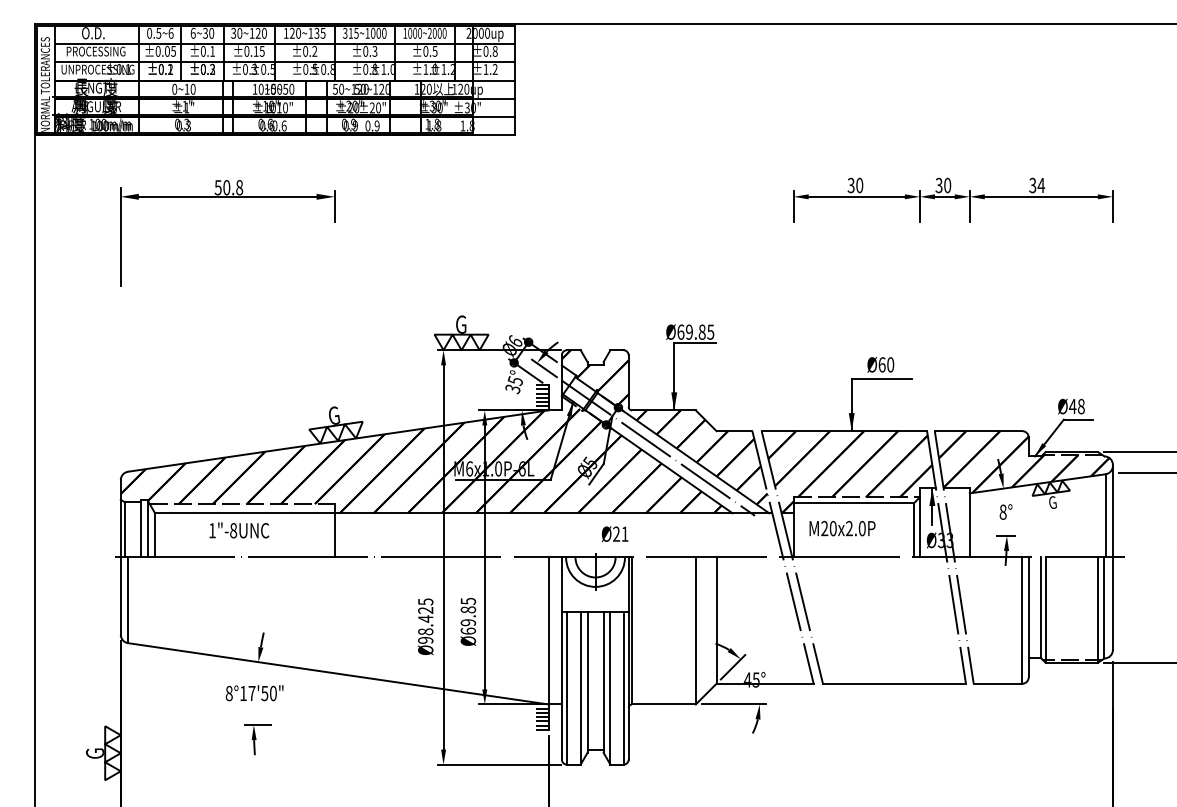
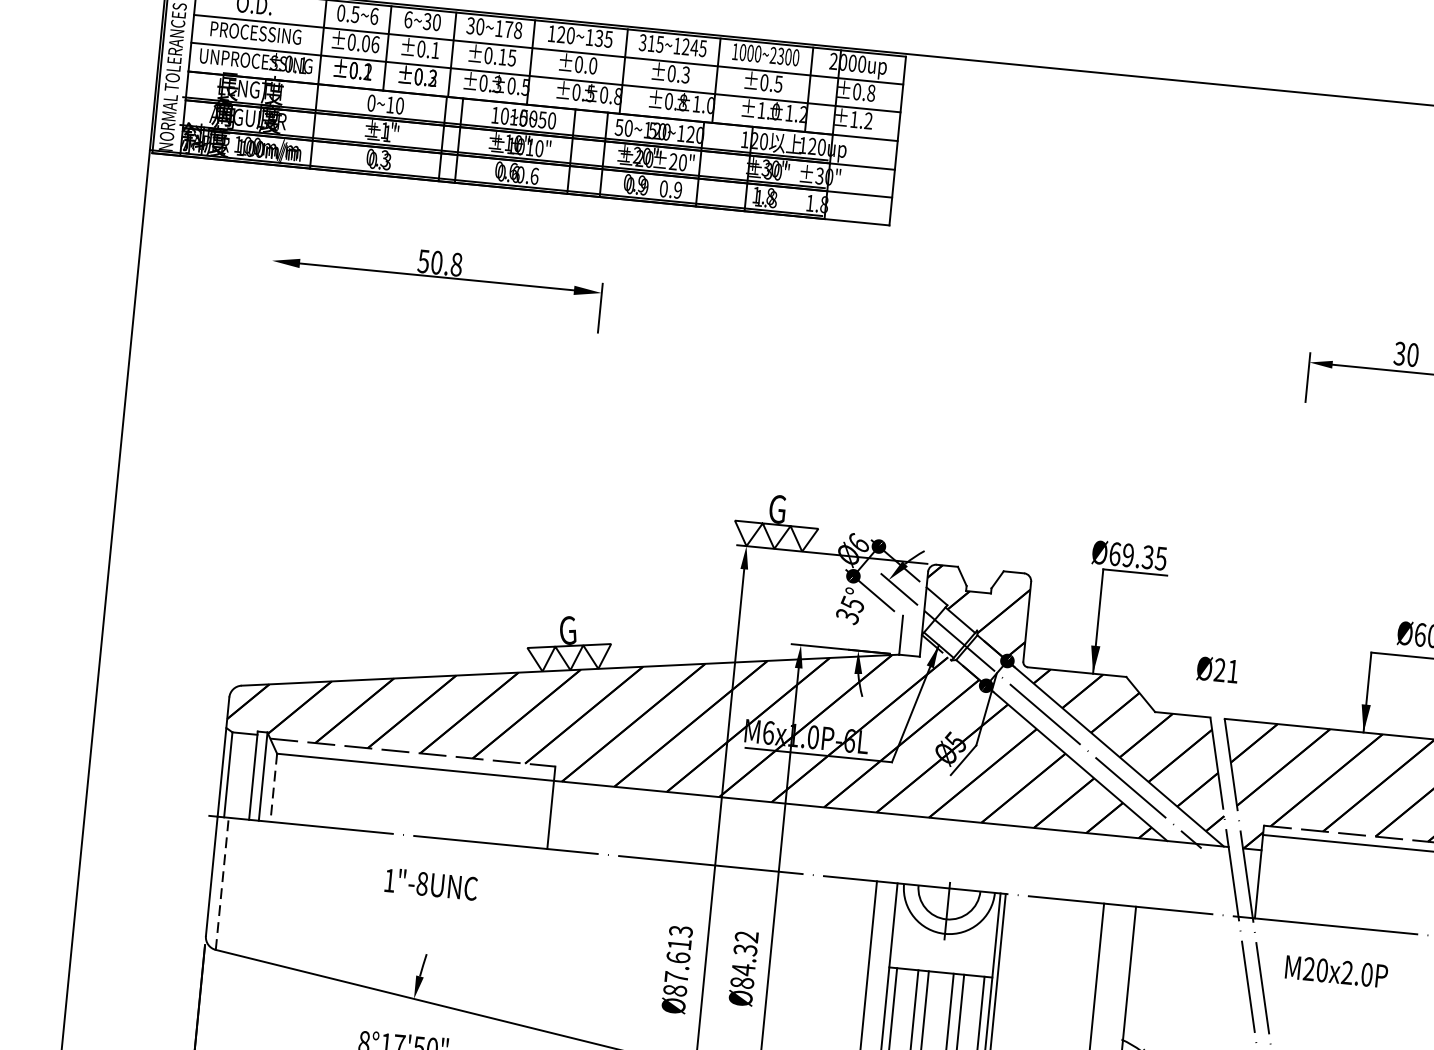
text: (260, 32) -> (512, 28), 30~120 -> 30~178
text: (378, 32) -> (694, 46), 315~1000 -> 315~1245
text: (434, 33) -> (780, 56), 1000~2000 -> 1000~2300
text: (173, 50) -> (375, 43), ±0.05 -> ±0.06
text: (314, 51) -> (592, 66), ±0.2 -> ±0.0
line: (120, 236) -> (265, 321), removed
text: (701, 331) -> (1146, 556), Ø69.85 -> Ø69.35
hatch: (541, 397) -> (890, 633), removed
text: (842, 528) -> (1336, 971), moved
text: (239, 530) -> (431, 884), moved
text: (614, 534) -> (1216, 670), moved
line: (155, 535) -> (274, 788), solid -> dashed
line: (128, 600) -> (222, 884), solid -> dashed
text: (468, 615) -> (744, 958), Ø69.85 -> Ø84.32
text: (425, 620) -> (677, 959), Ø98.425 -> Ø87.613

